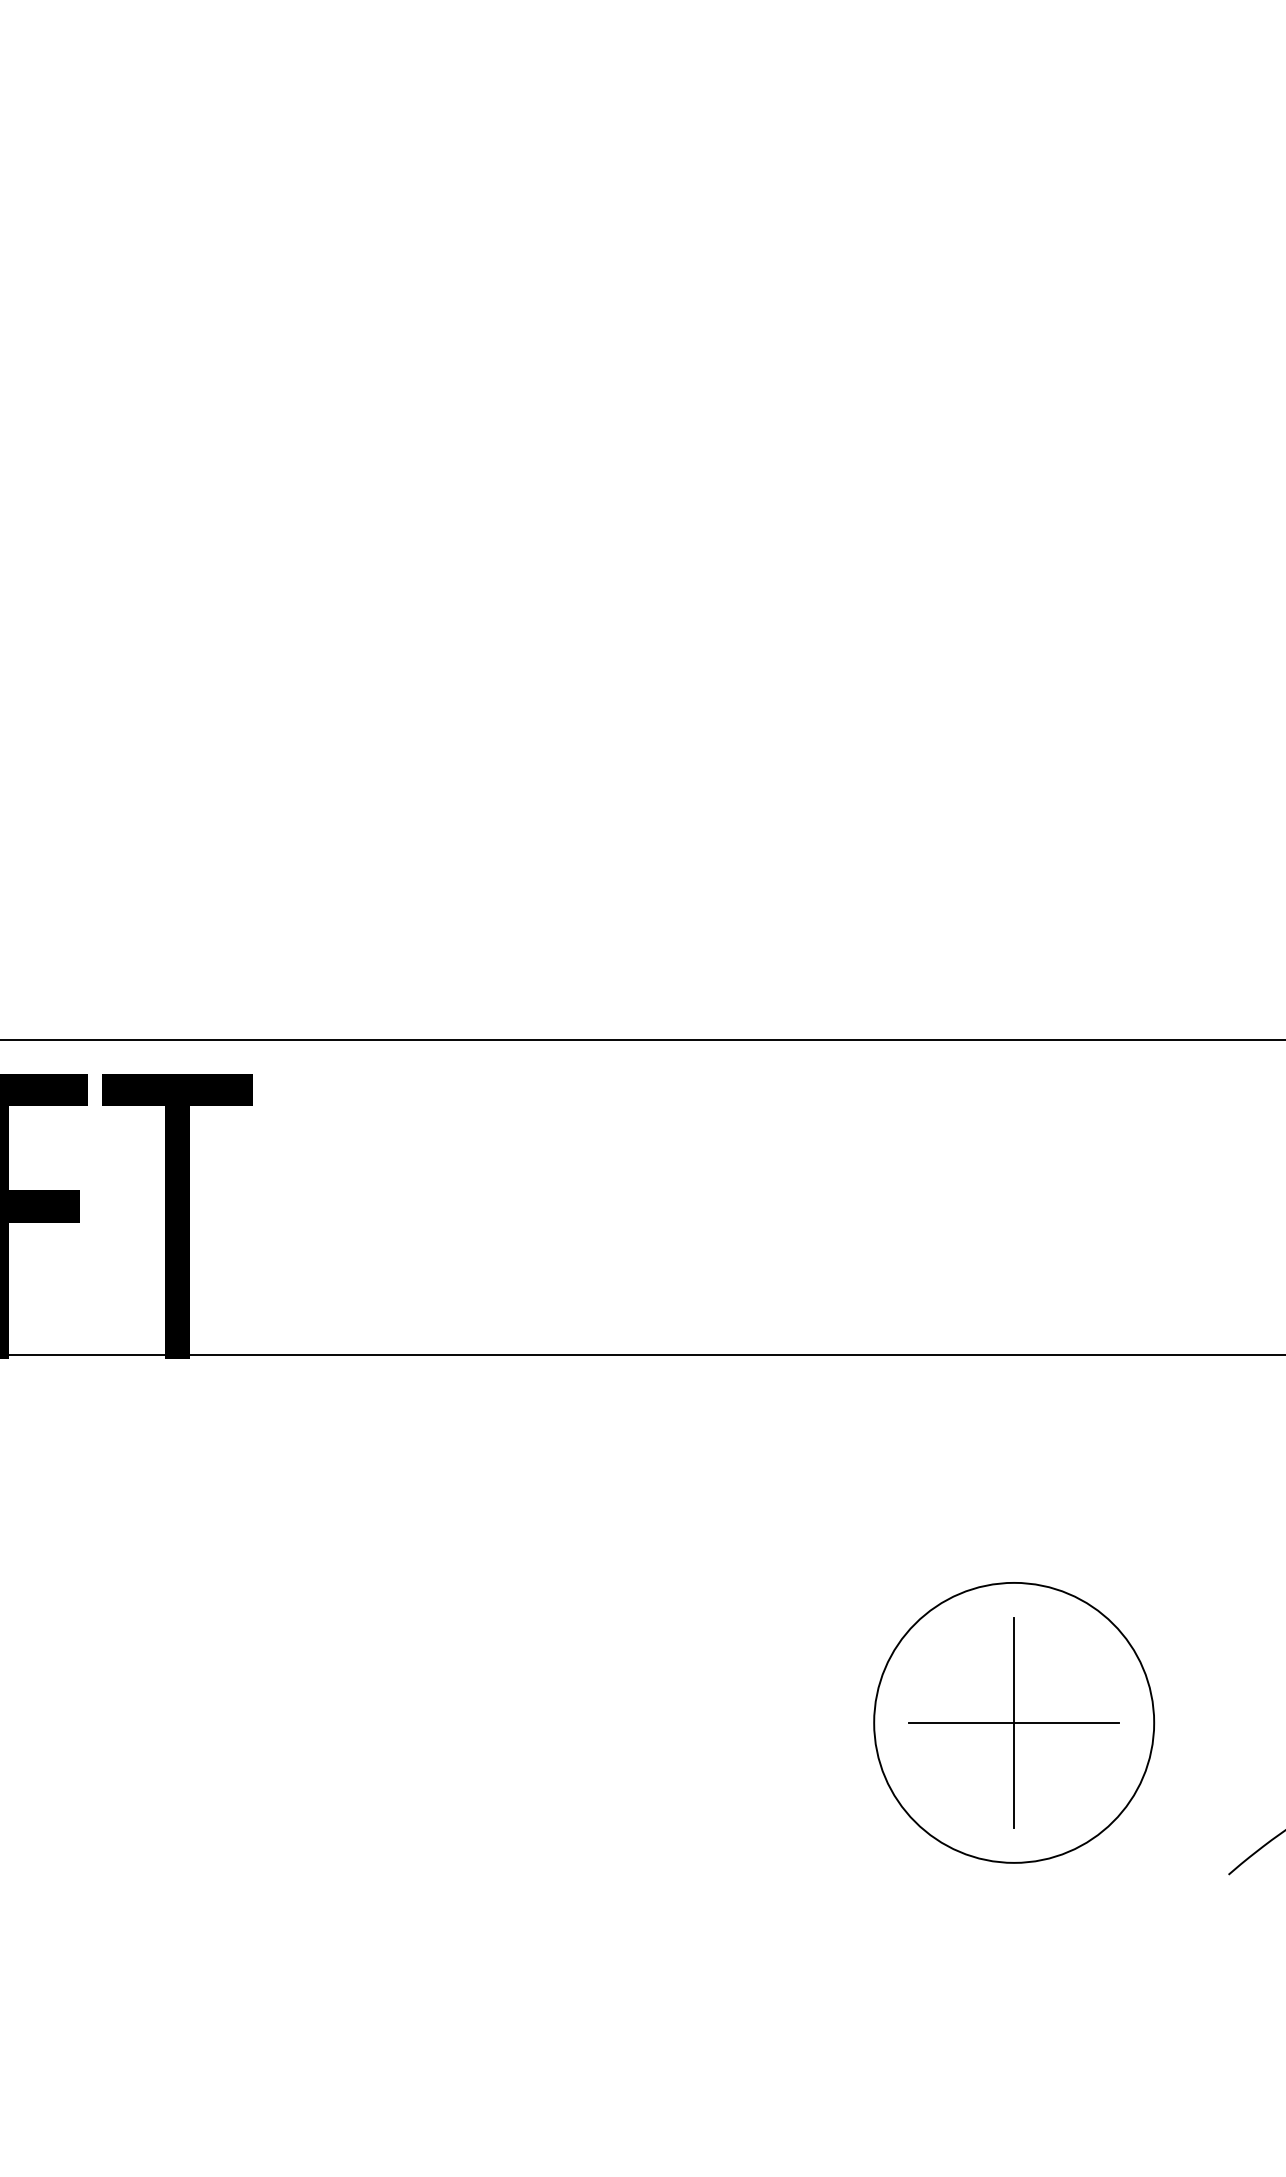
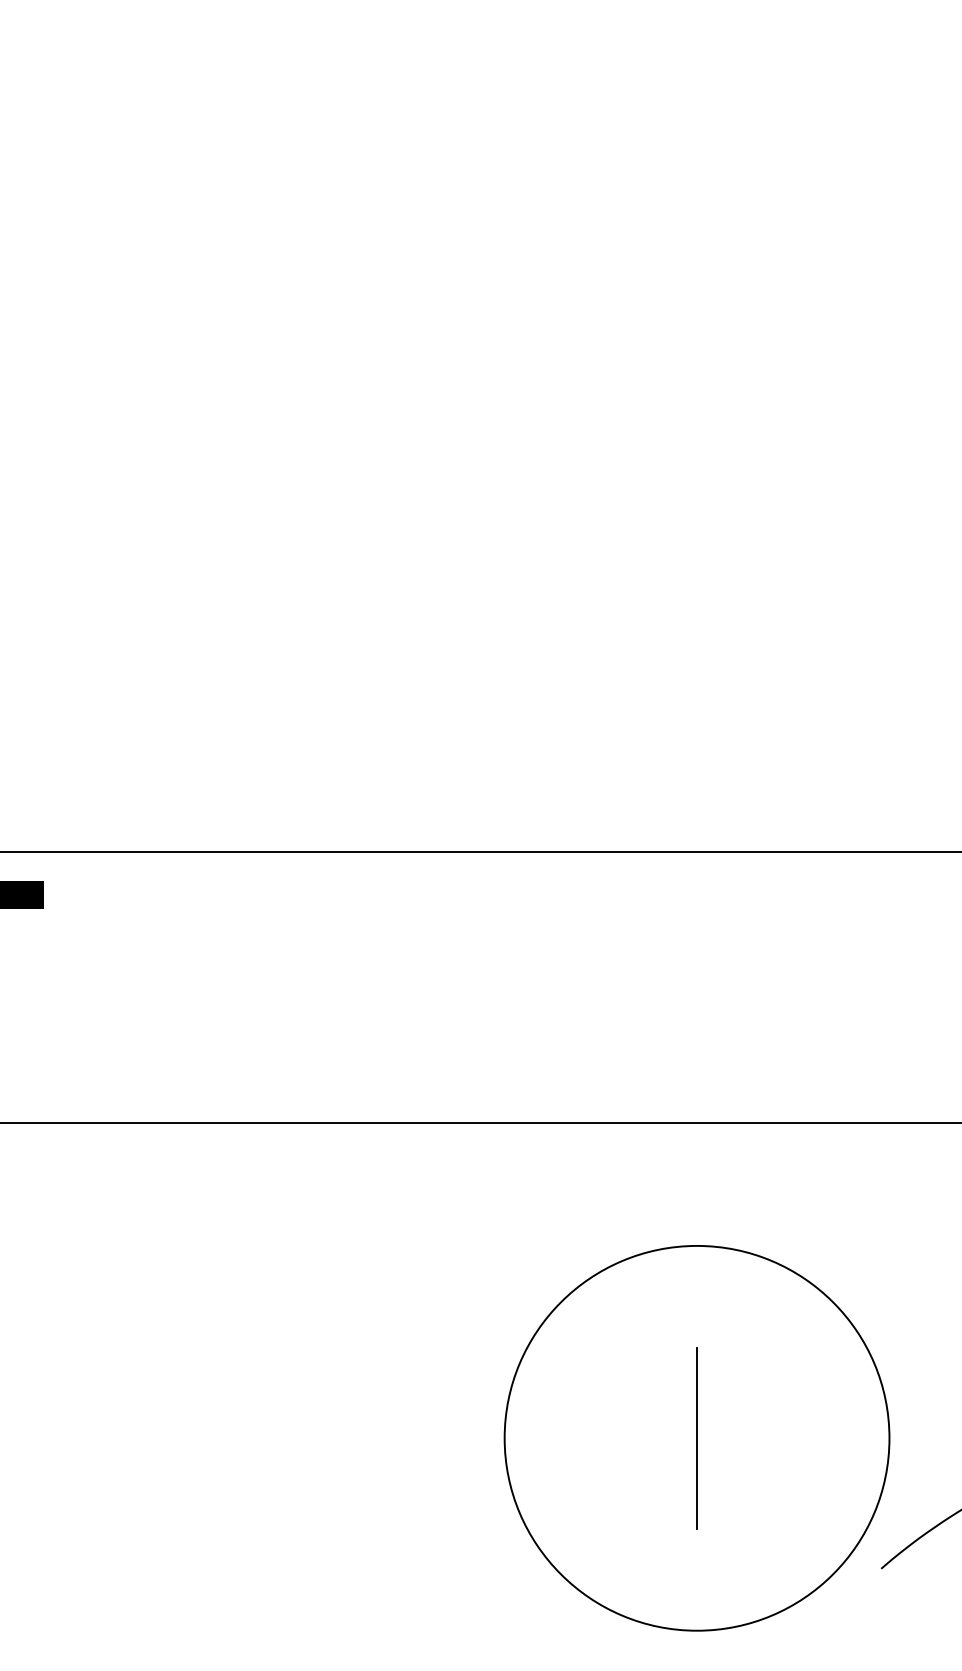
circle: (1014, 1722) -> (697, 1437), size x1.6
line: (1014, 1722) -> (697, 1437), removed

